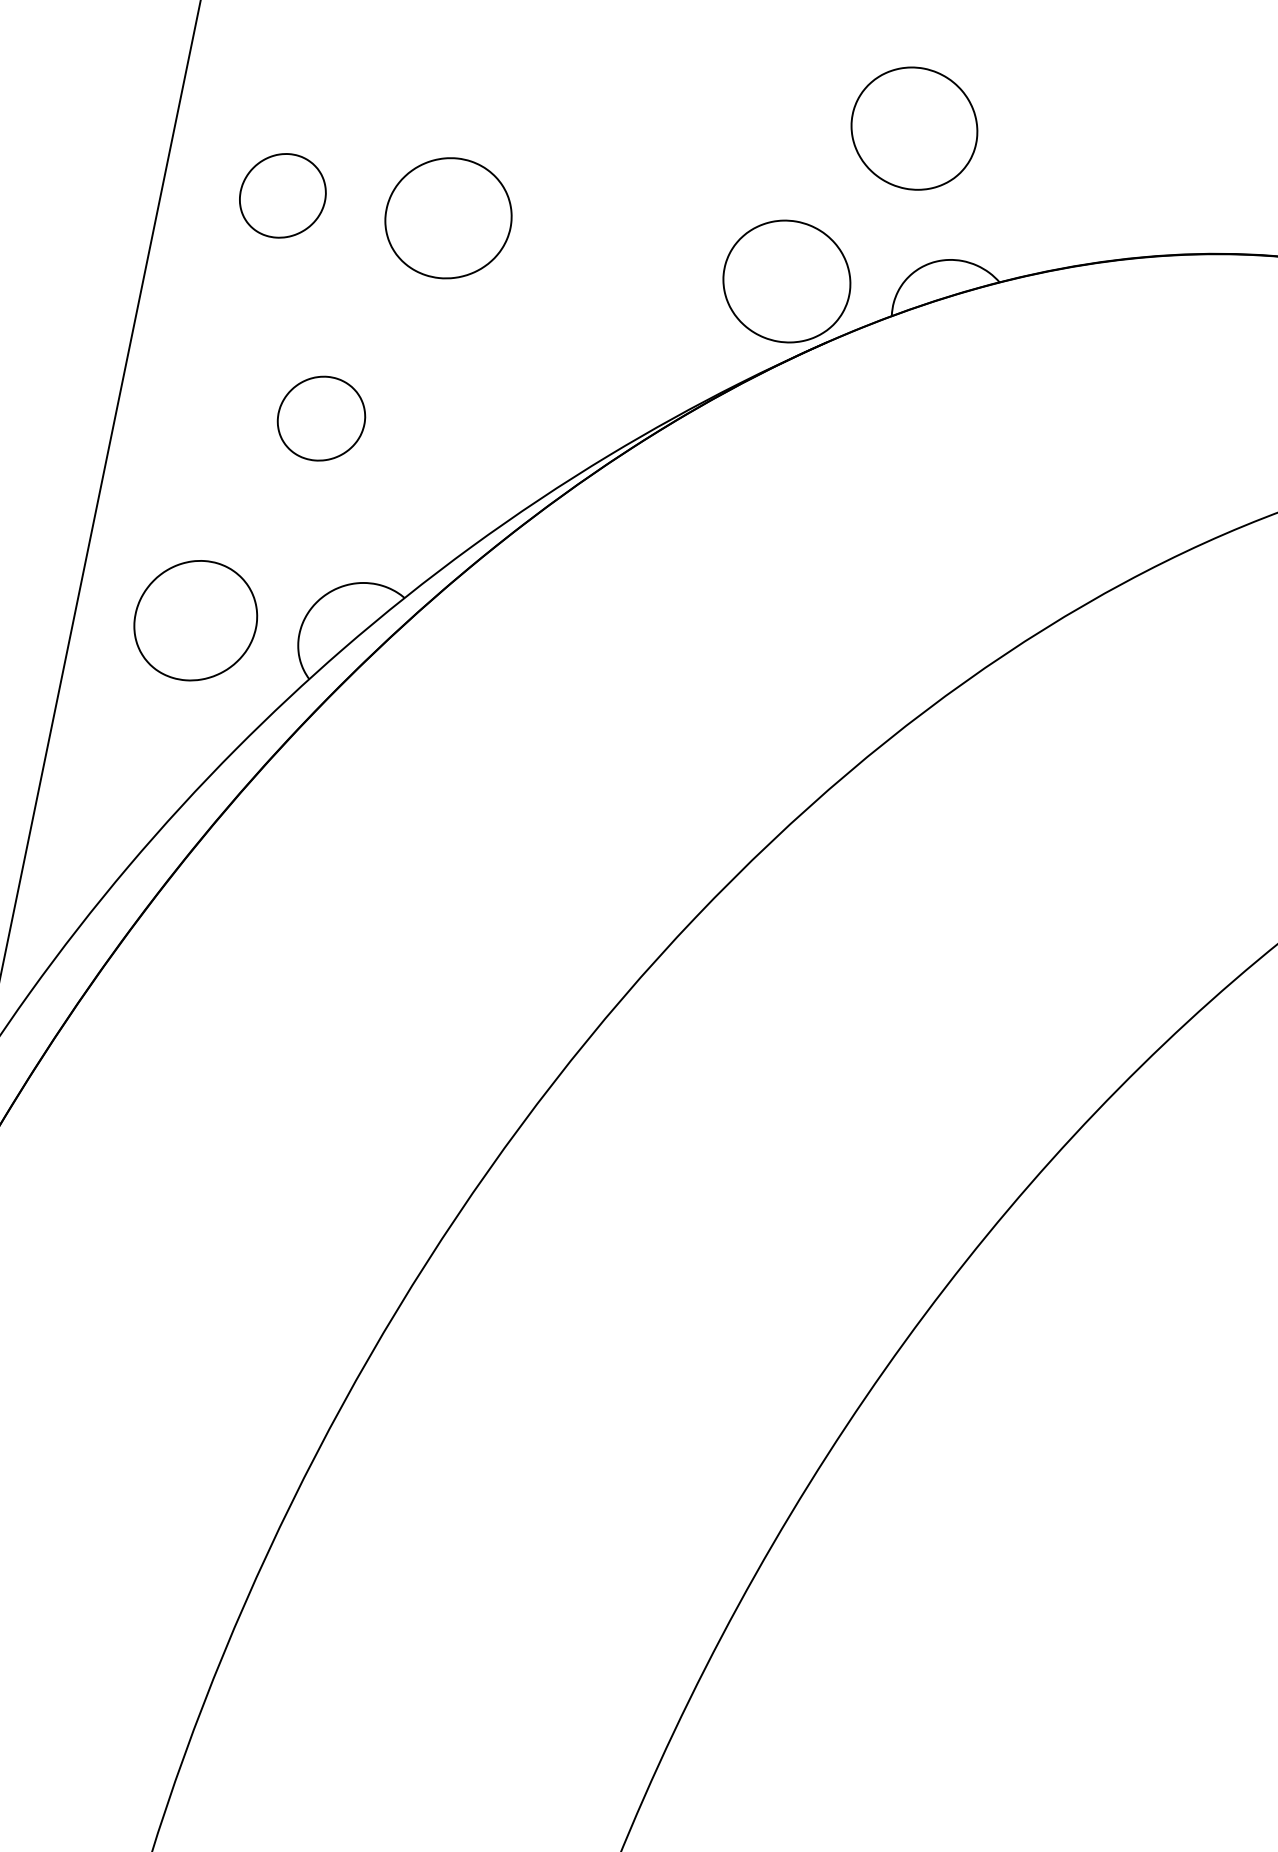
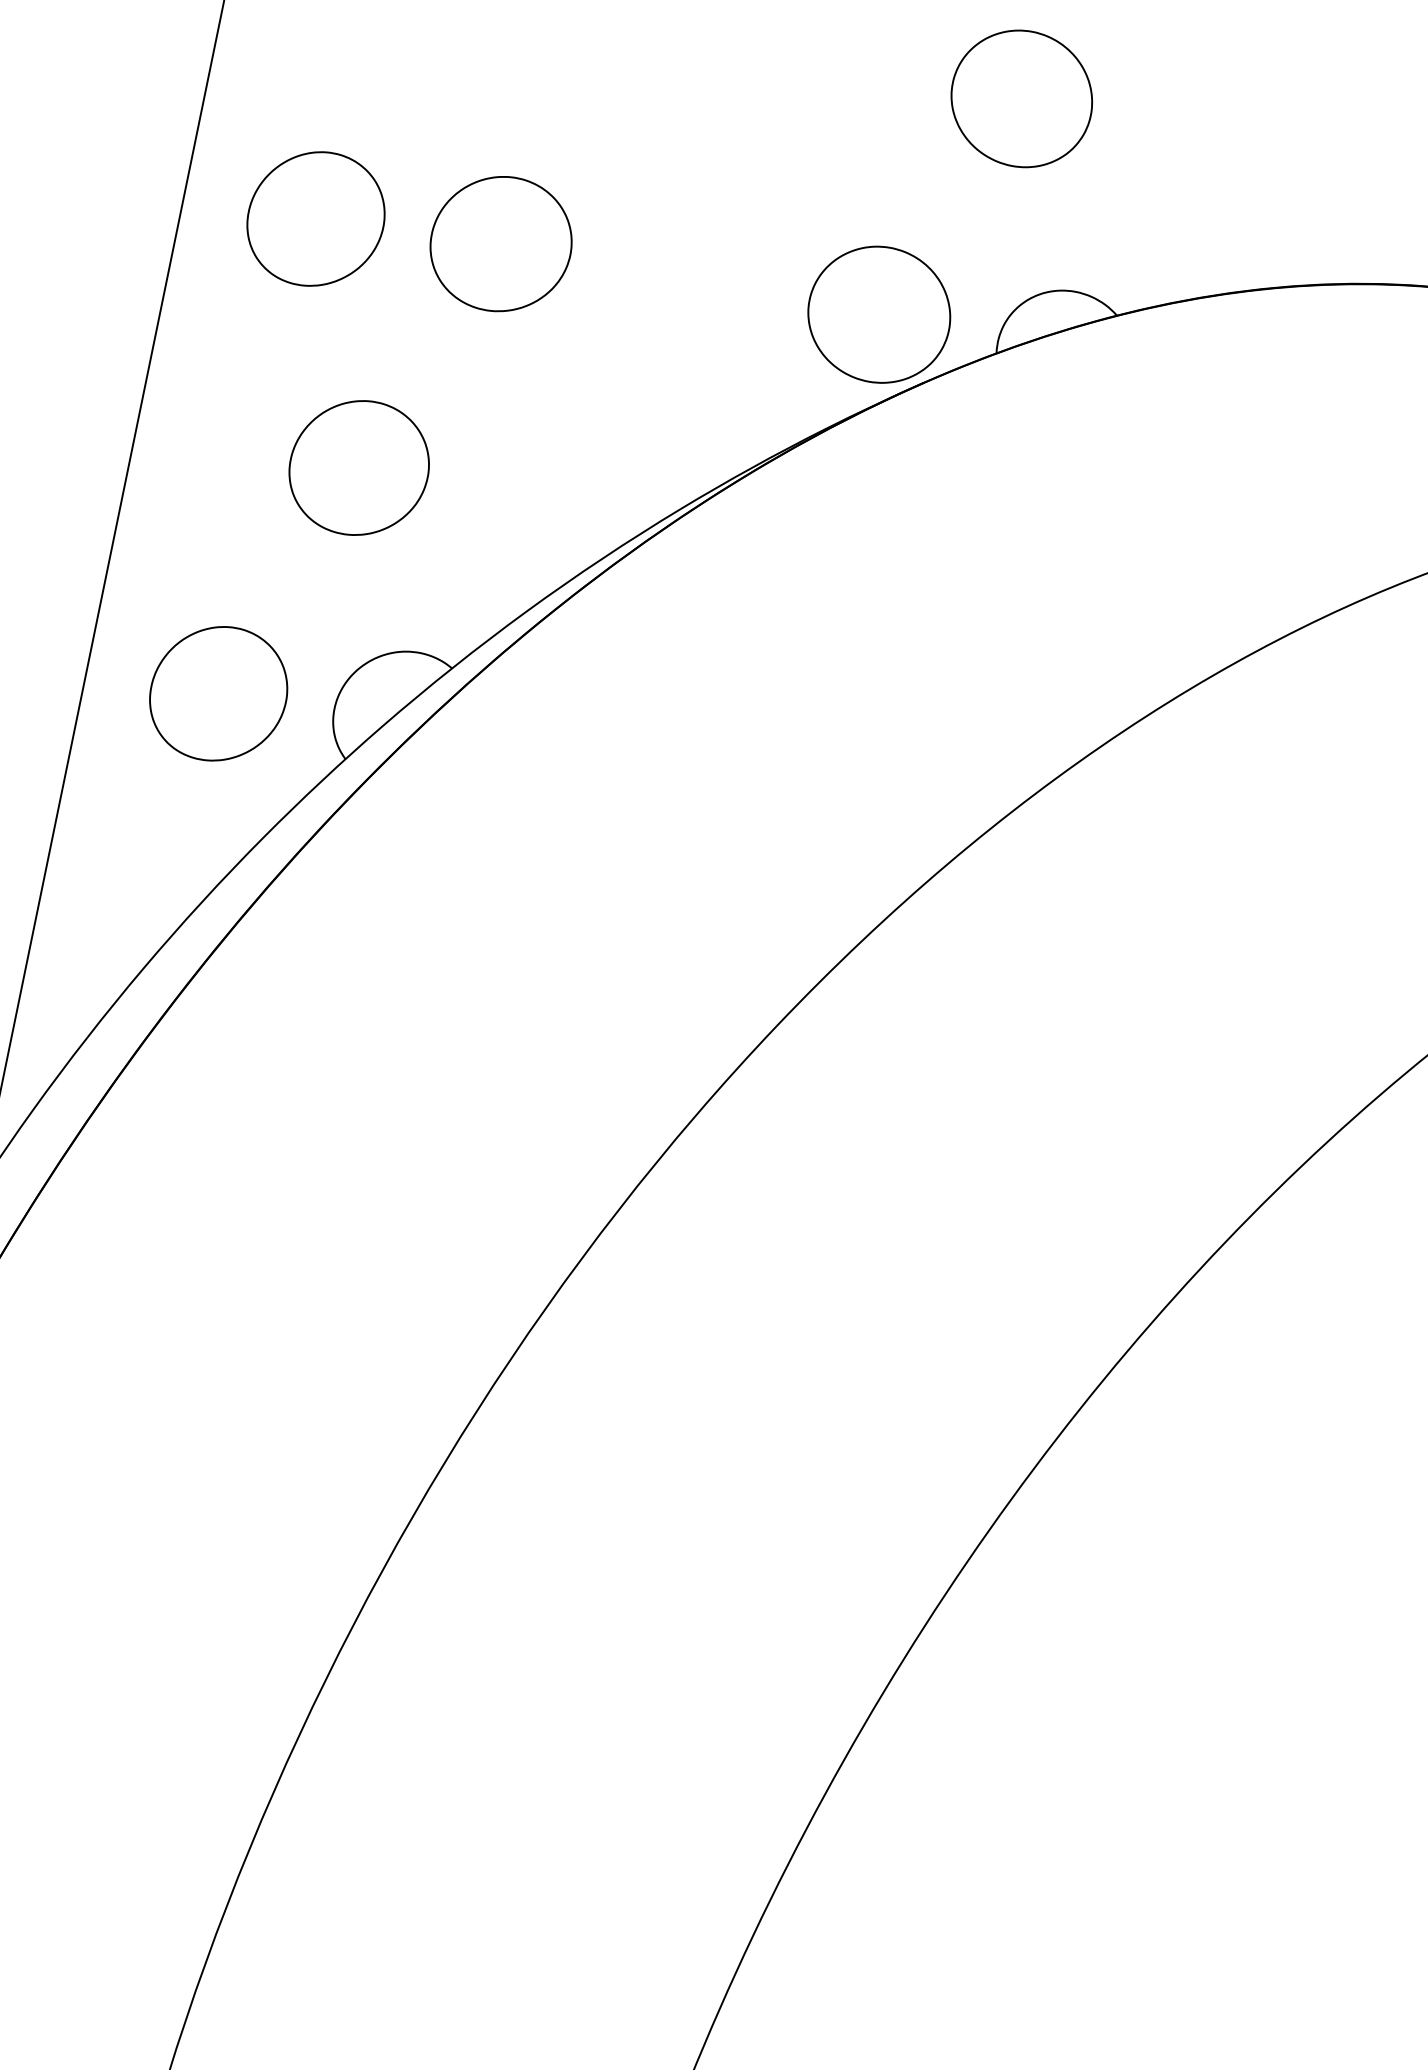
part: (914, 128) -> (1021, 98), moved
part: (282, 195) -> (315, 218), size x1.43
part: (320, 418) -> (358, 467), size x1.43

